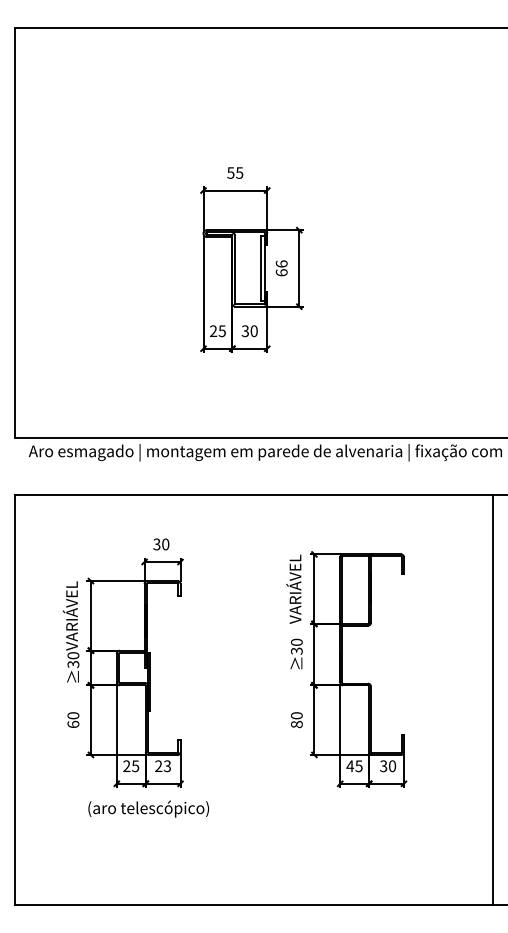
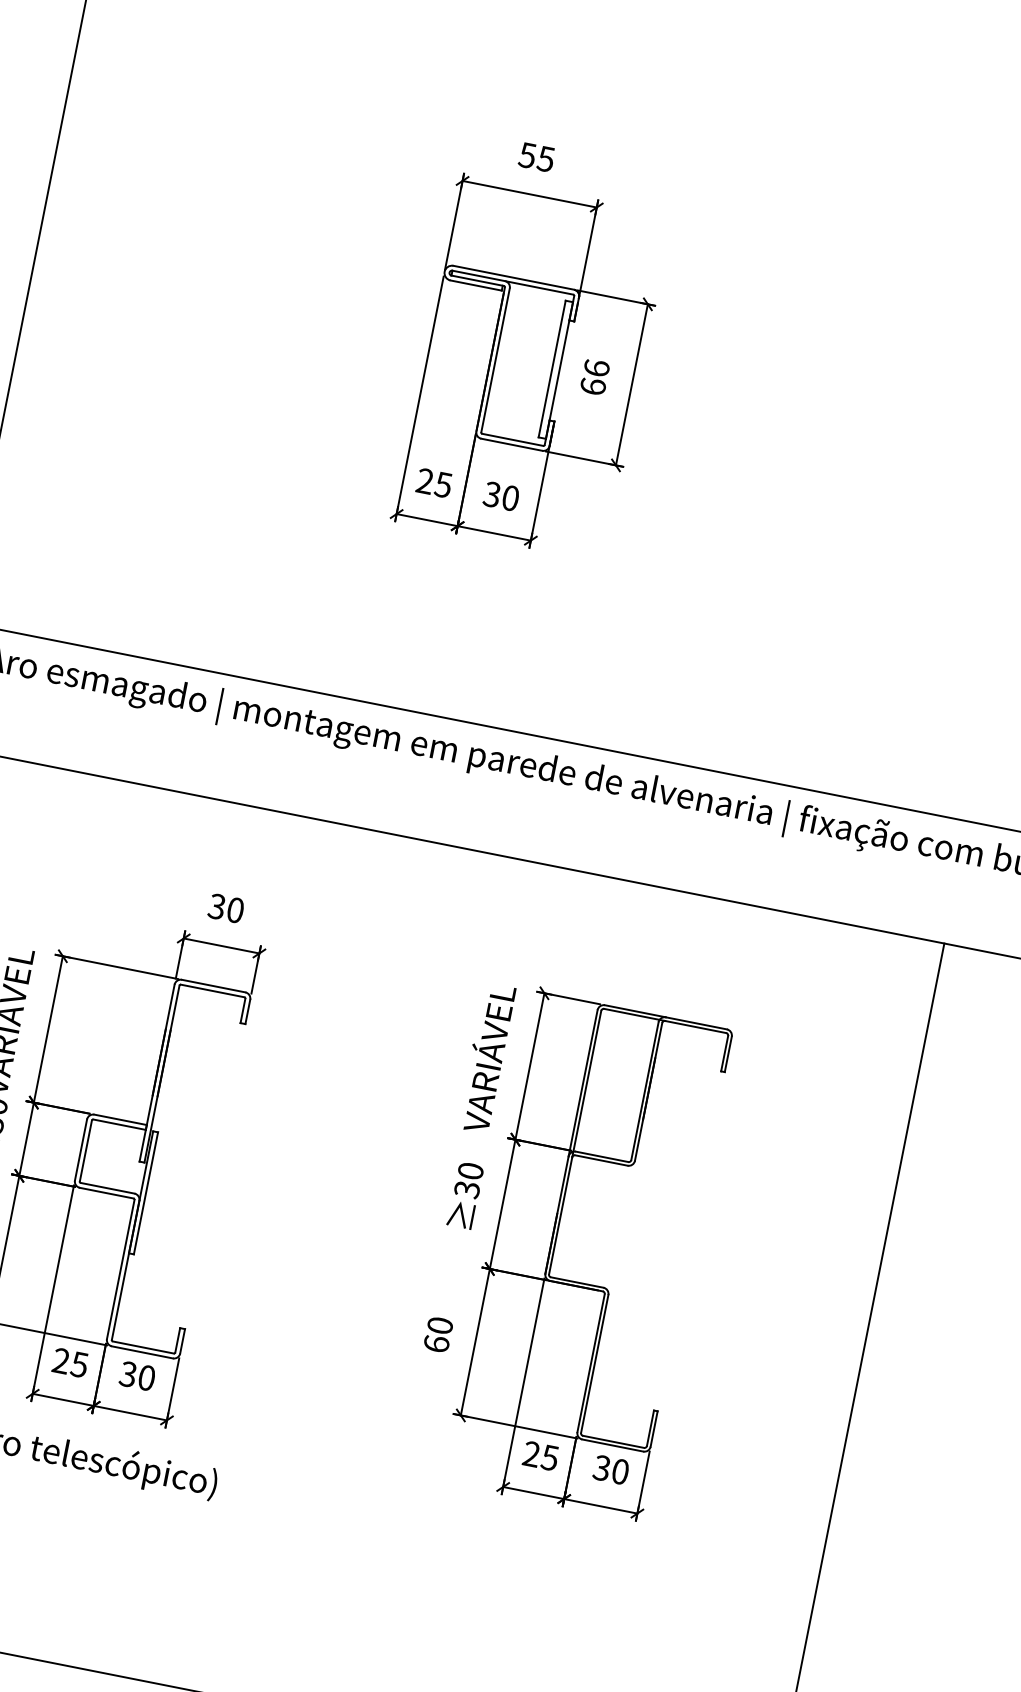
text: (296, 724) -> (435, 1343), 80 -> 60
text: (350, 765) -> (532, 1452), 45 -> 25
text: (163, 766) -> (138, 1376), 23 -> 30

